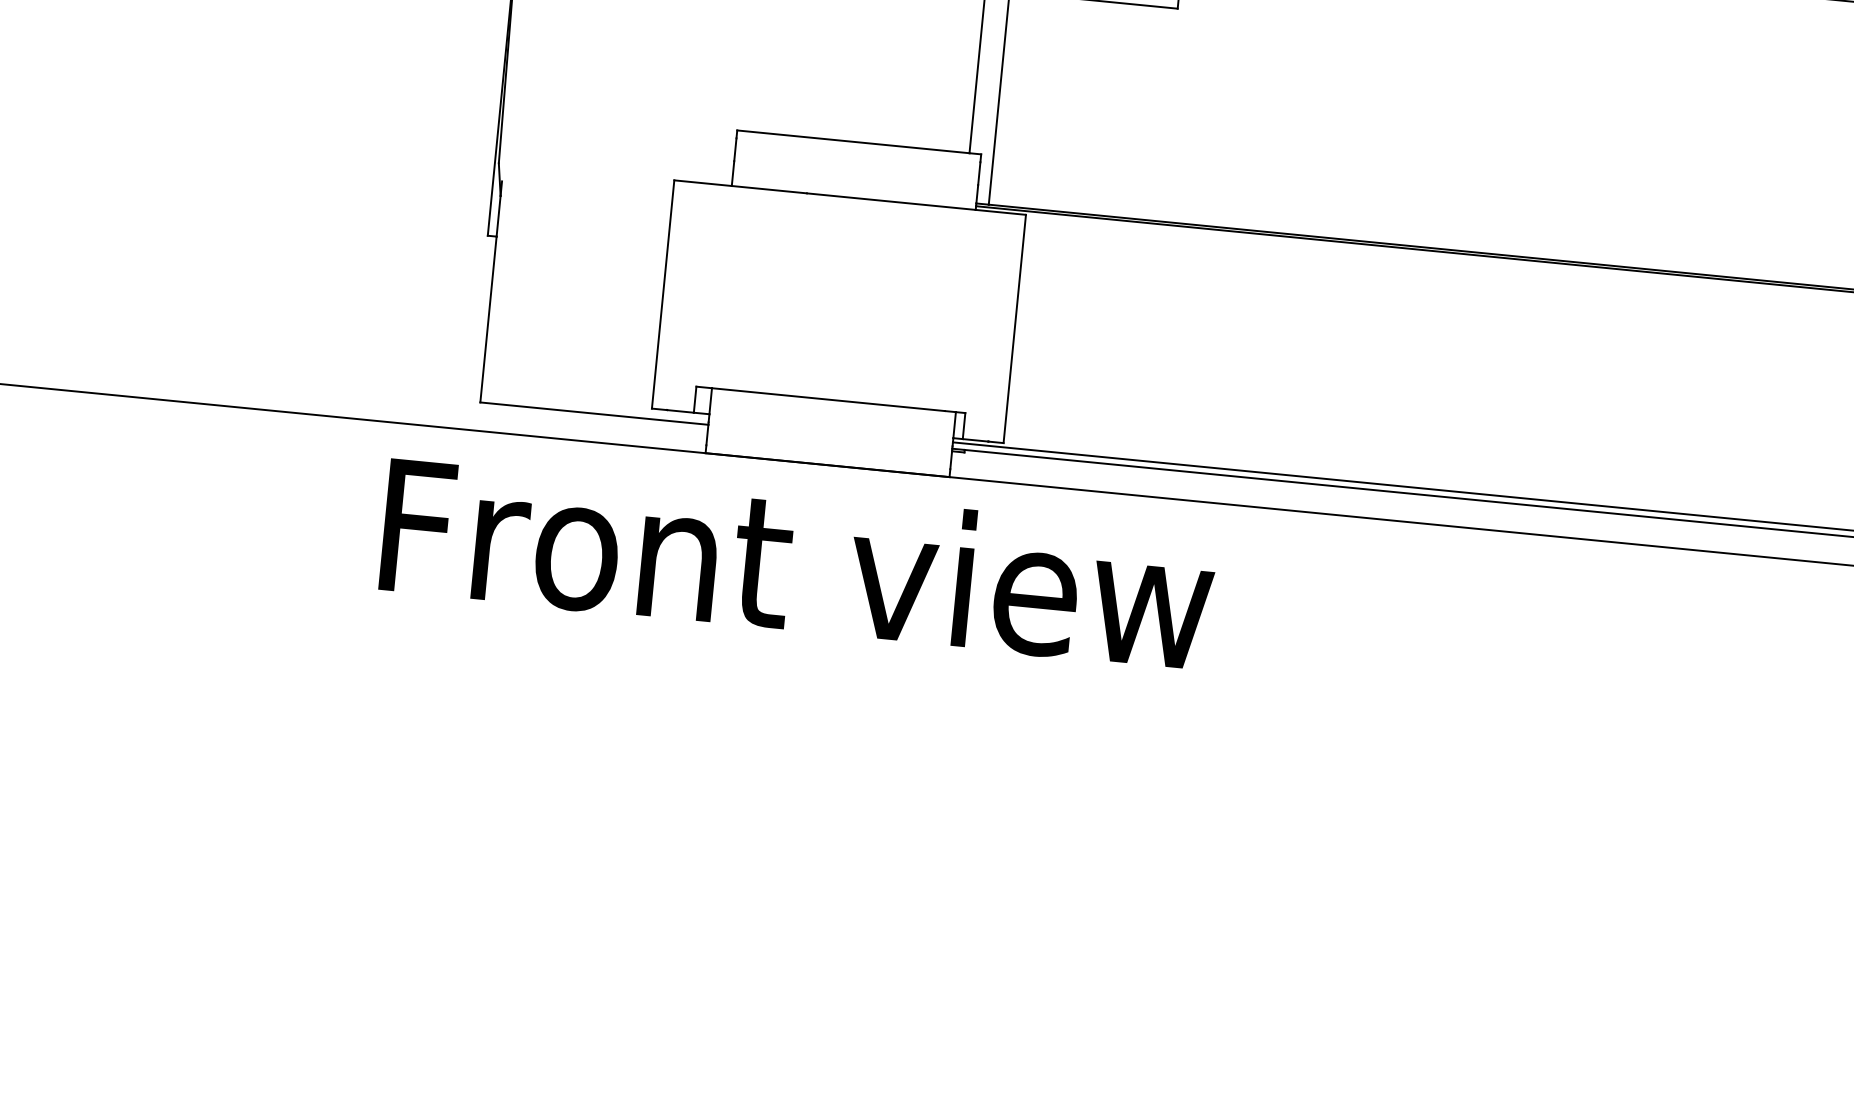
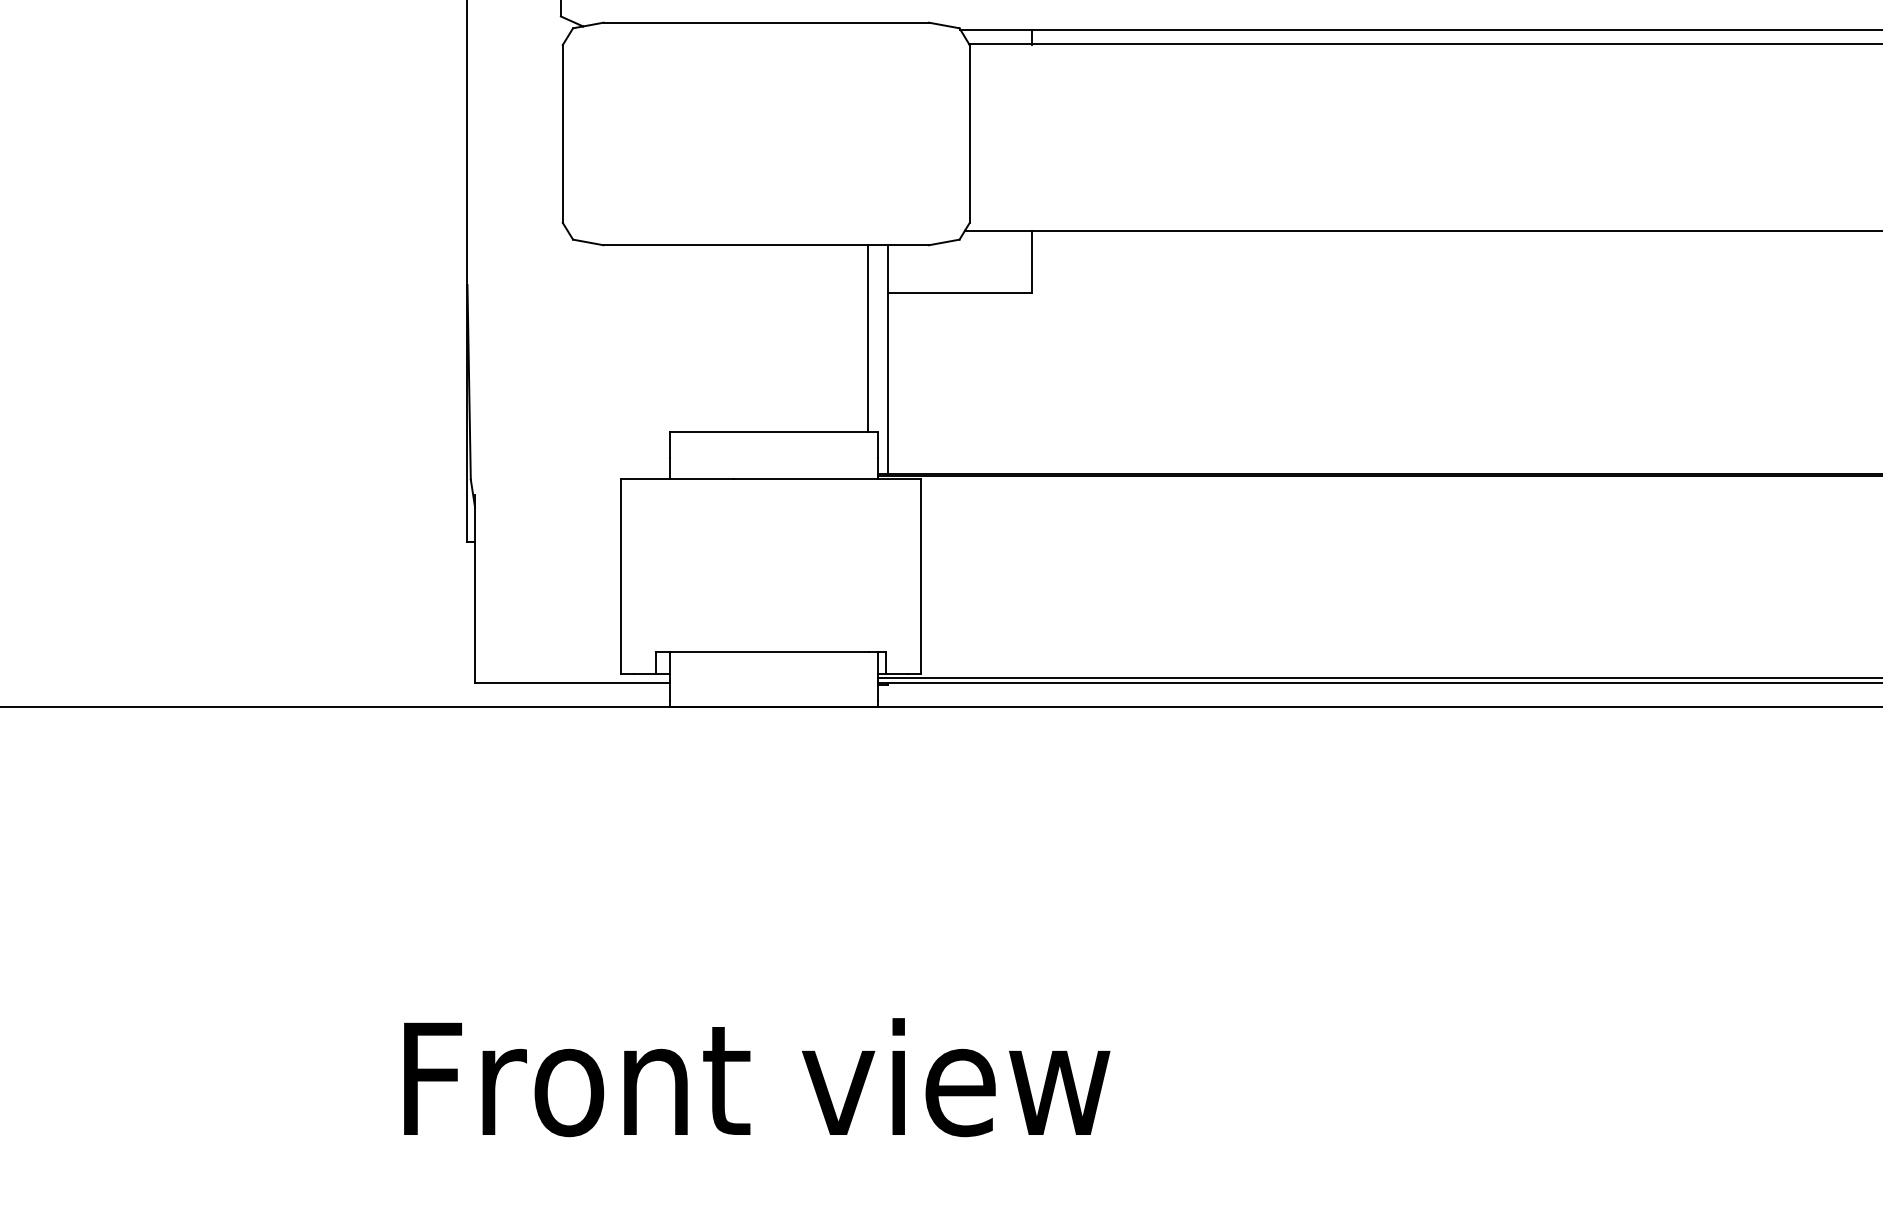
text: (798, 562) -> (757, 1077), moved

